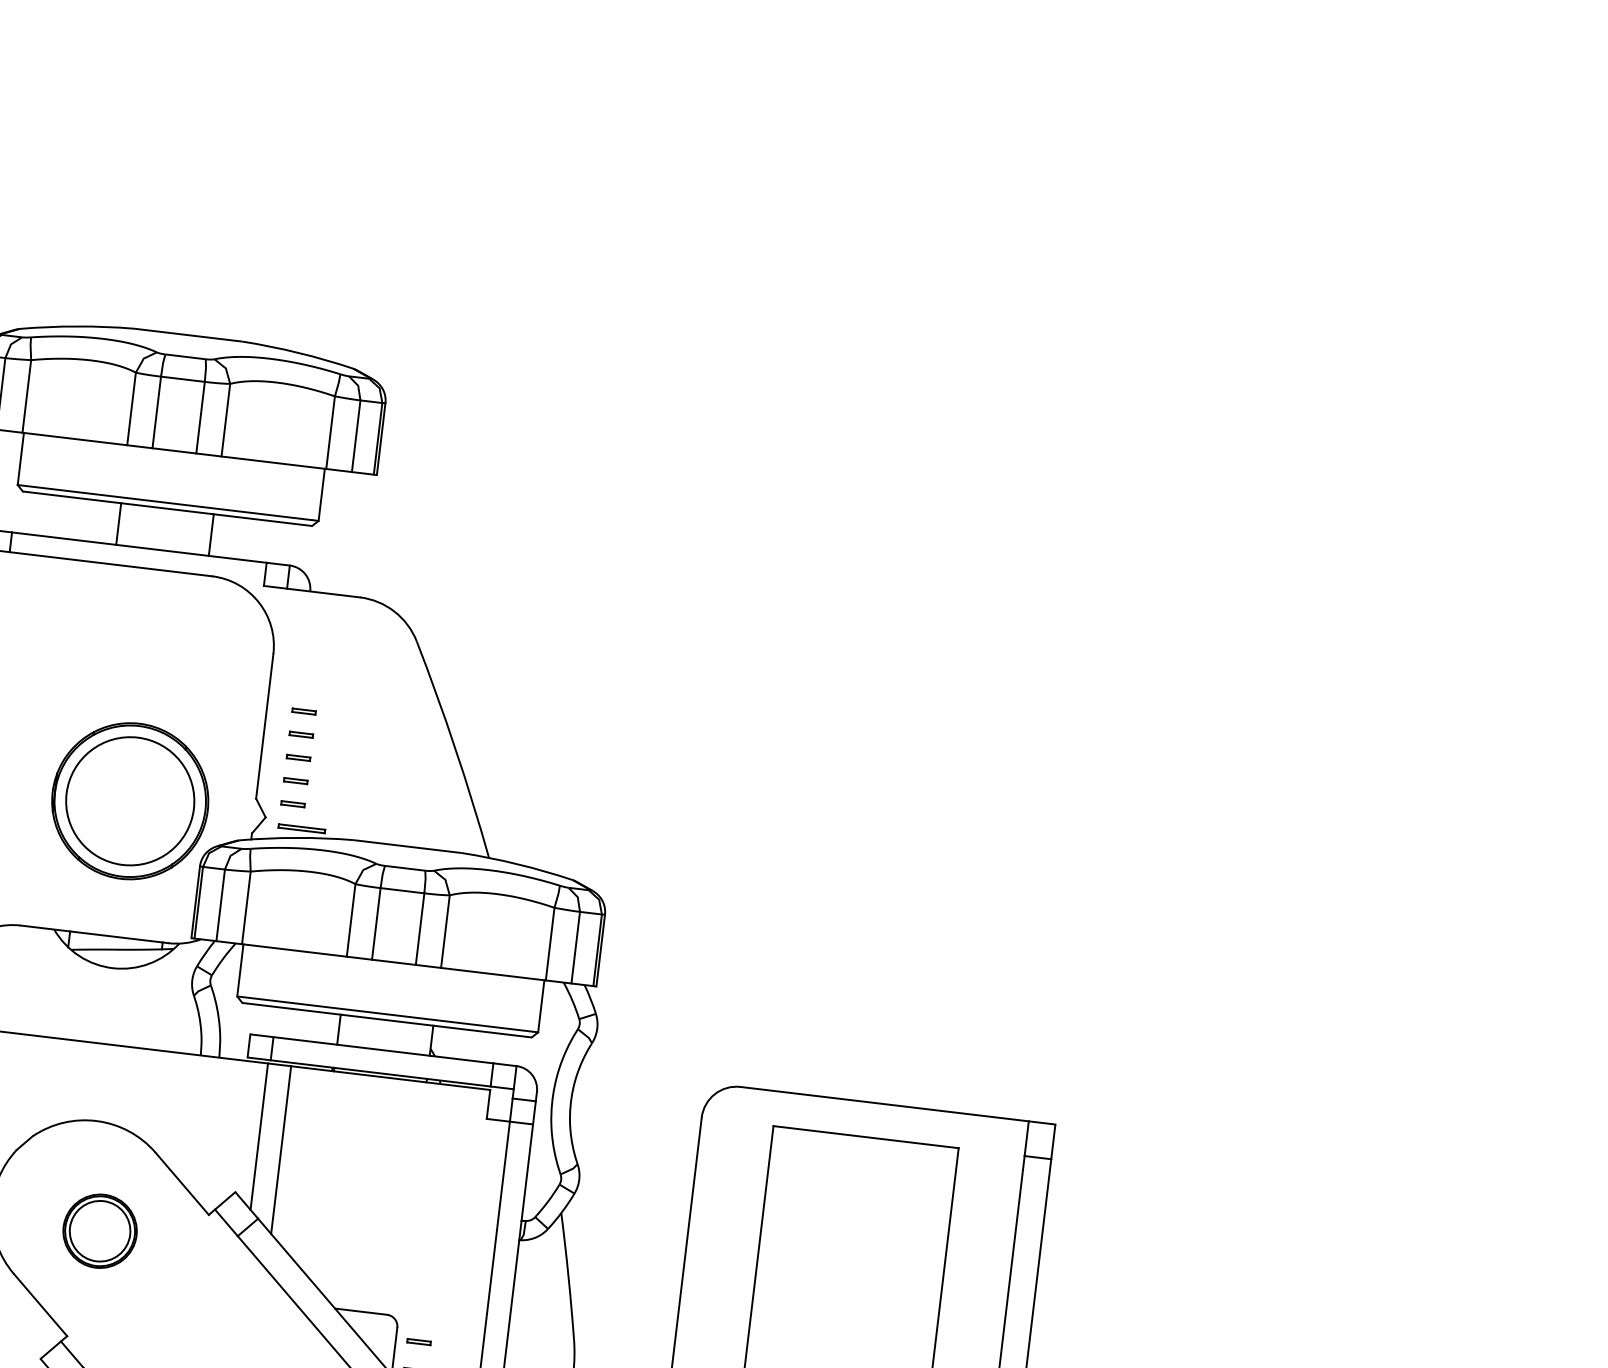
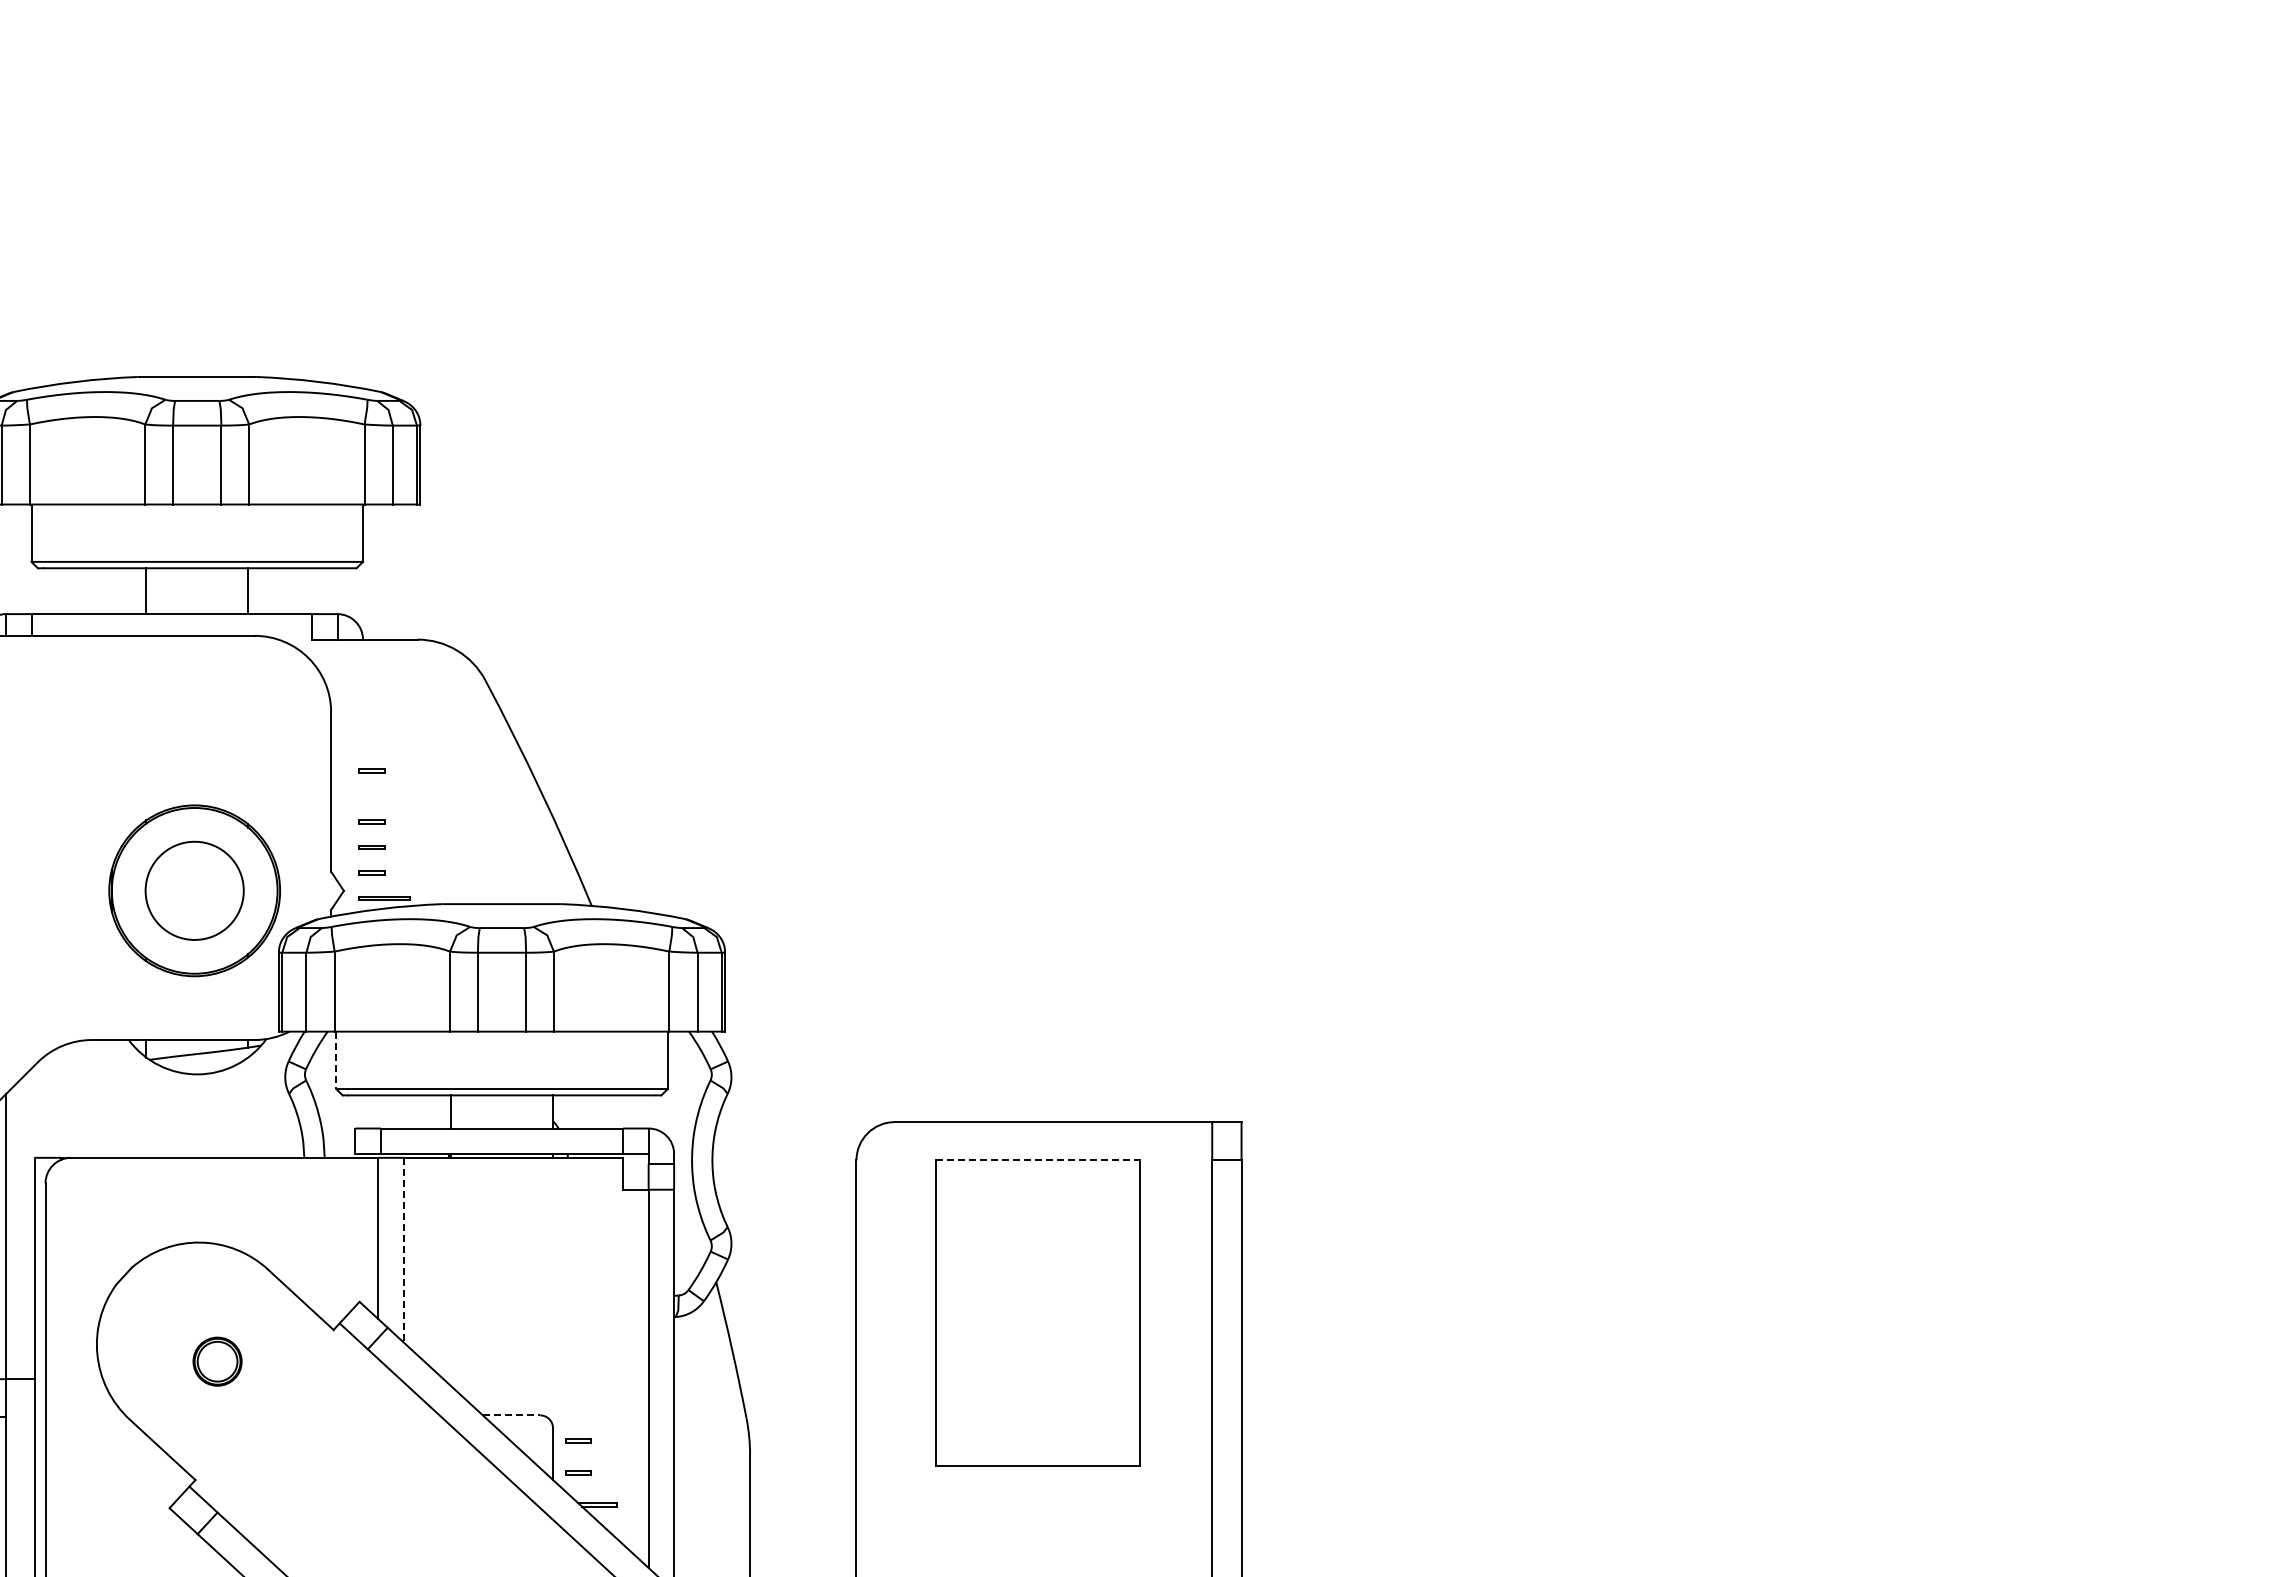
line: (301, 733) -> (371, 795), removed
circle: (130, 800) -> (194, 890), size x0.7
line: (240, 970) -> (336, 1060), solid -> dashed
line: (866, 1137) -> (1038, 1160), solid -> dashed
line: (280, 1150) -> (403, 1250), solid -> dashed
part: (100, 1230) -> (217, 1361), size x0.6
line: (361, 1311) -> (511, 1415), solid -> dashed

